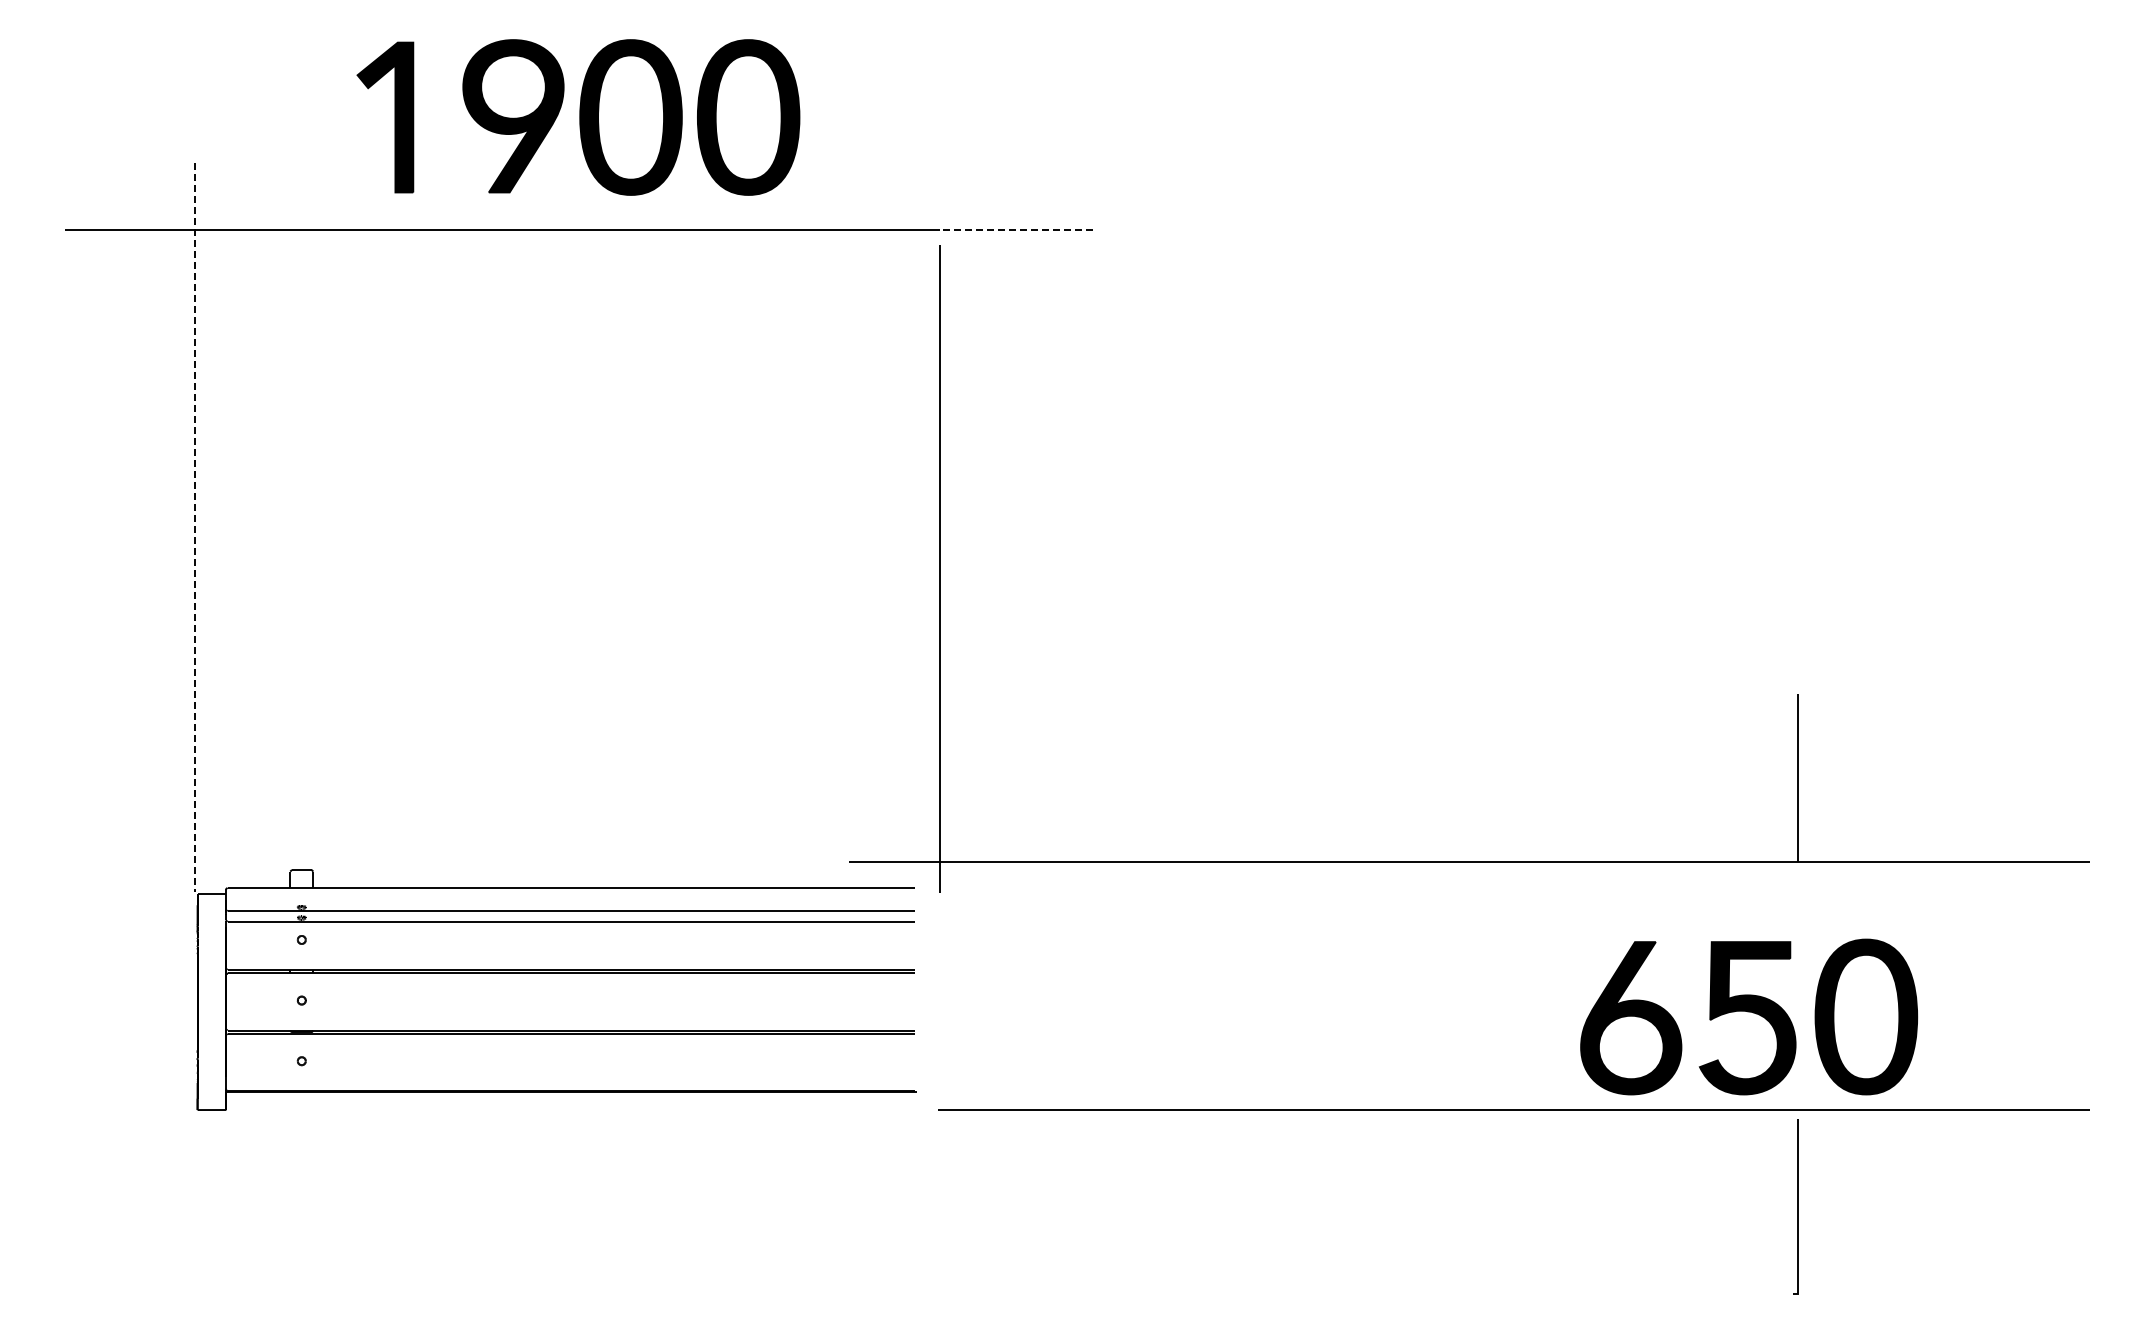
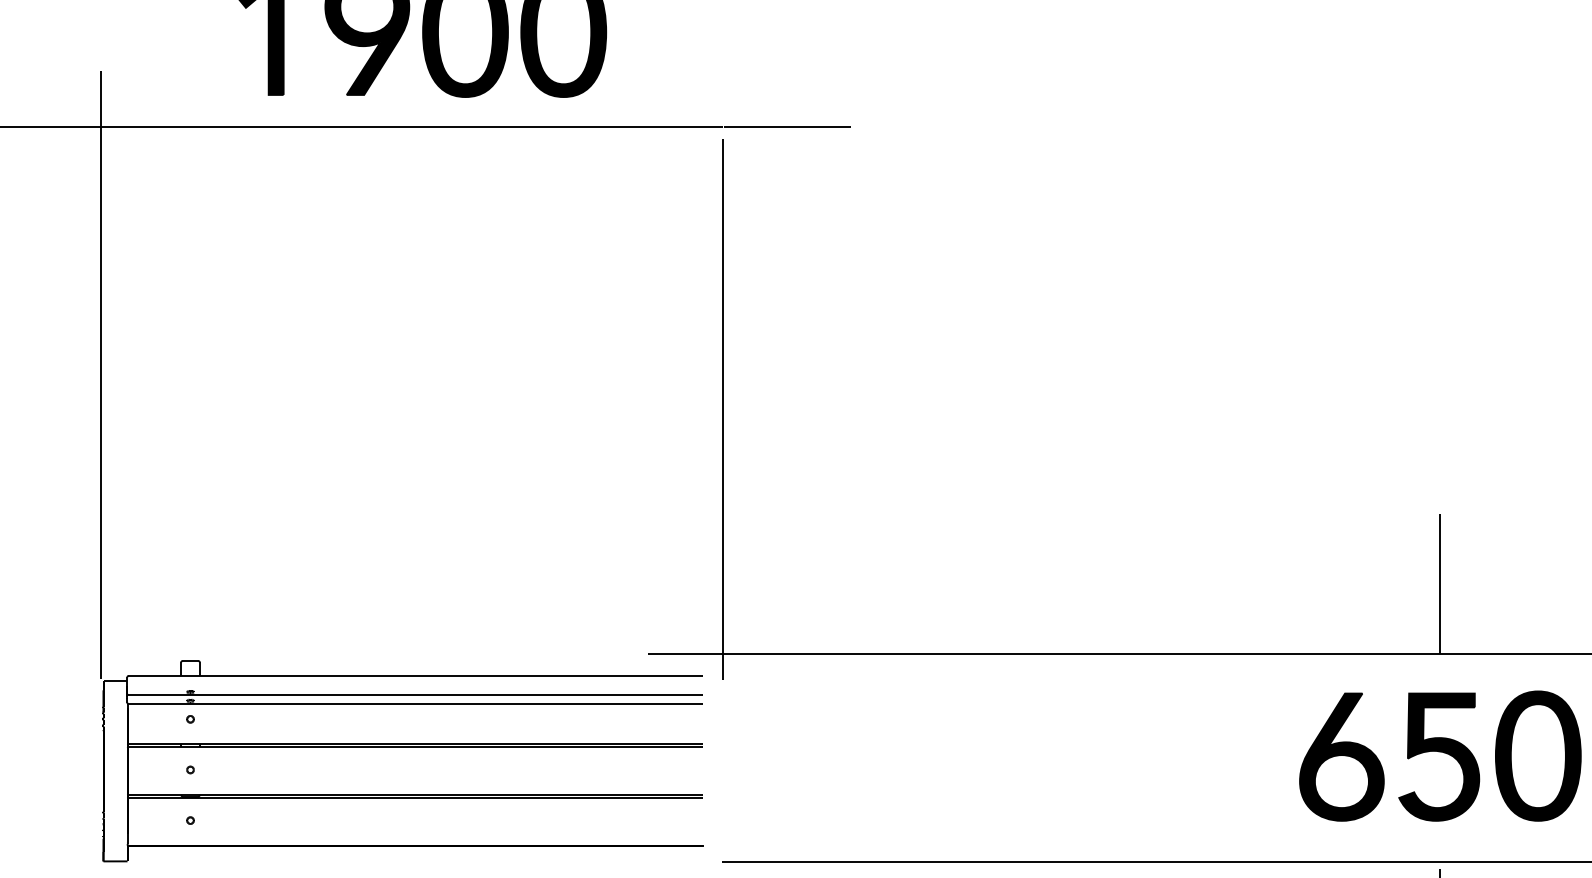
line: (1016, 230) -> (787, 126), dashed -> solid
line: (194, 527) -> (100, 374), dashed -> solid
part: (1749, 1016) -> (1440, 755), moved

